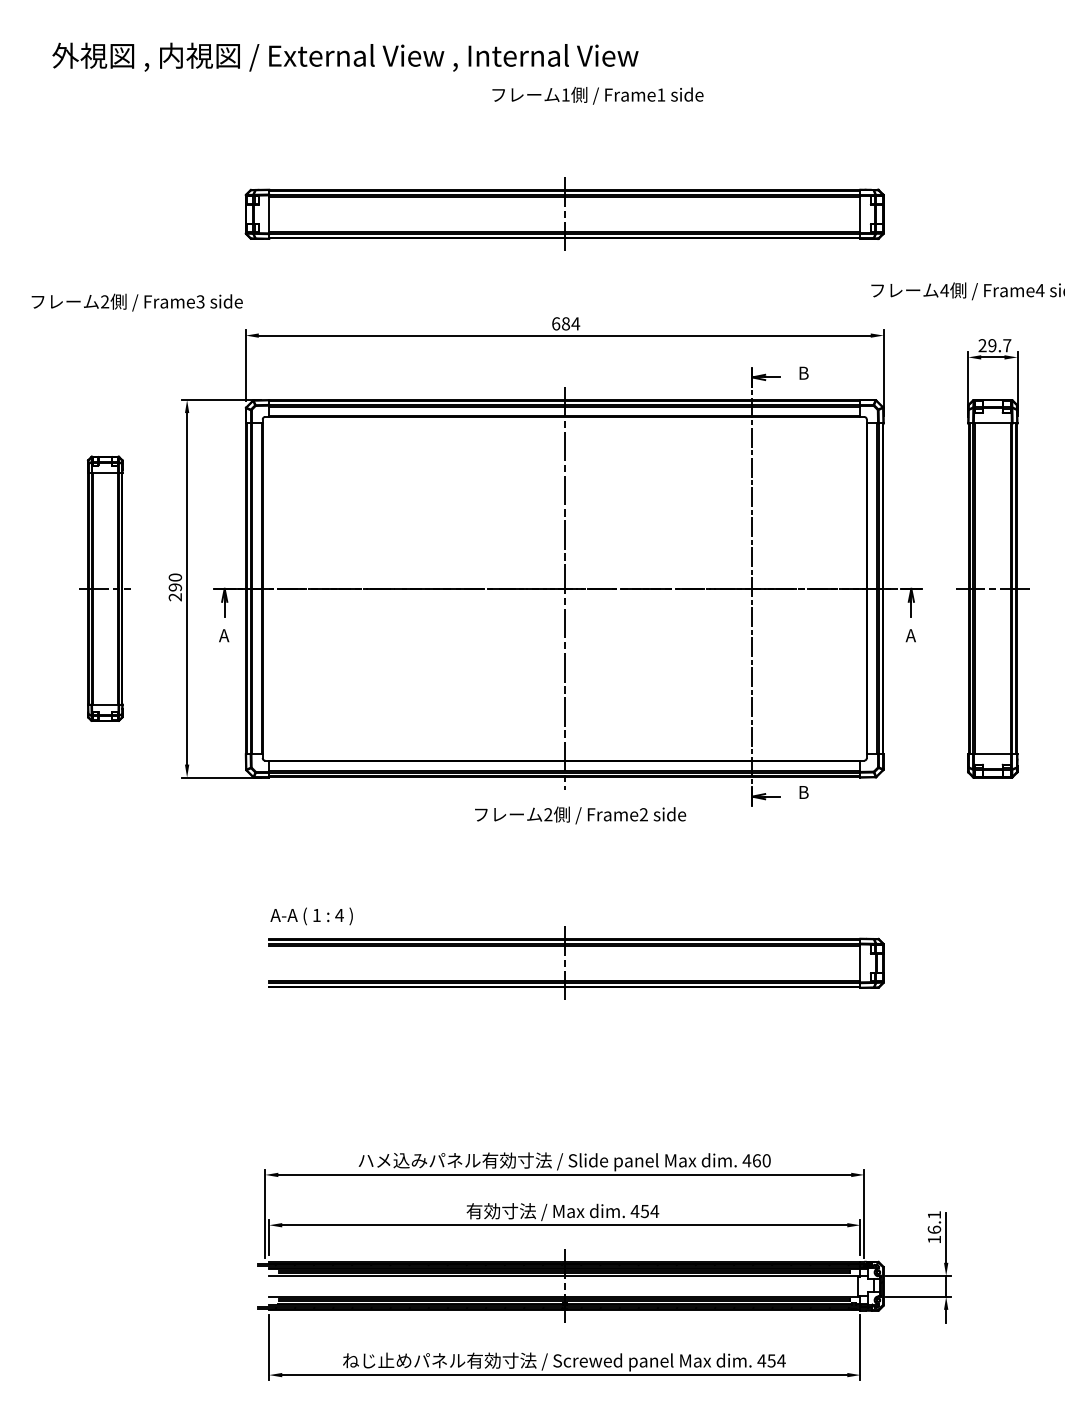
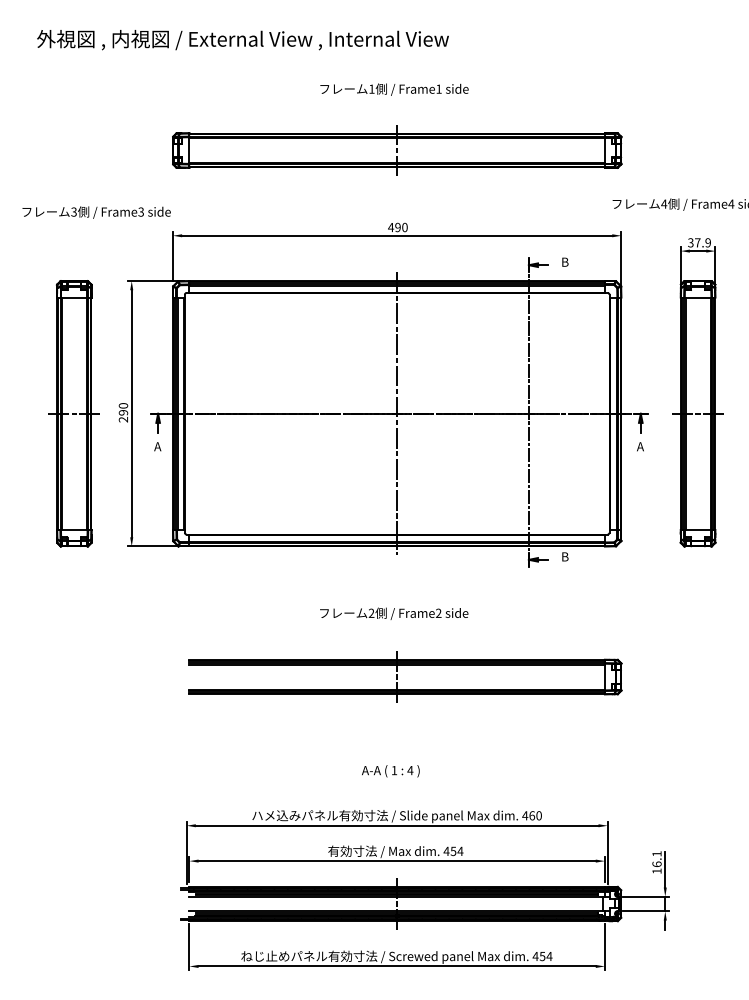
text: (597, 95) -> (394, 89), moved
text: (105, 302) -> (74, 212), 2 -> 3
text: (565, 323) -> (397, 227), 684 -> 490
text: (994, 345) -> (699, 242), 29.7 -> 37.9
part: (104, 588) -> (73, 413), size x1.43
text: (580, 815) -> (394, 613), moved
text: (311, 916) -> (390, 771), moved

